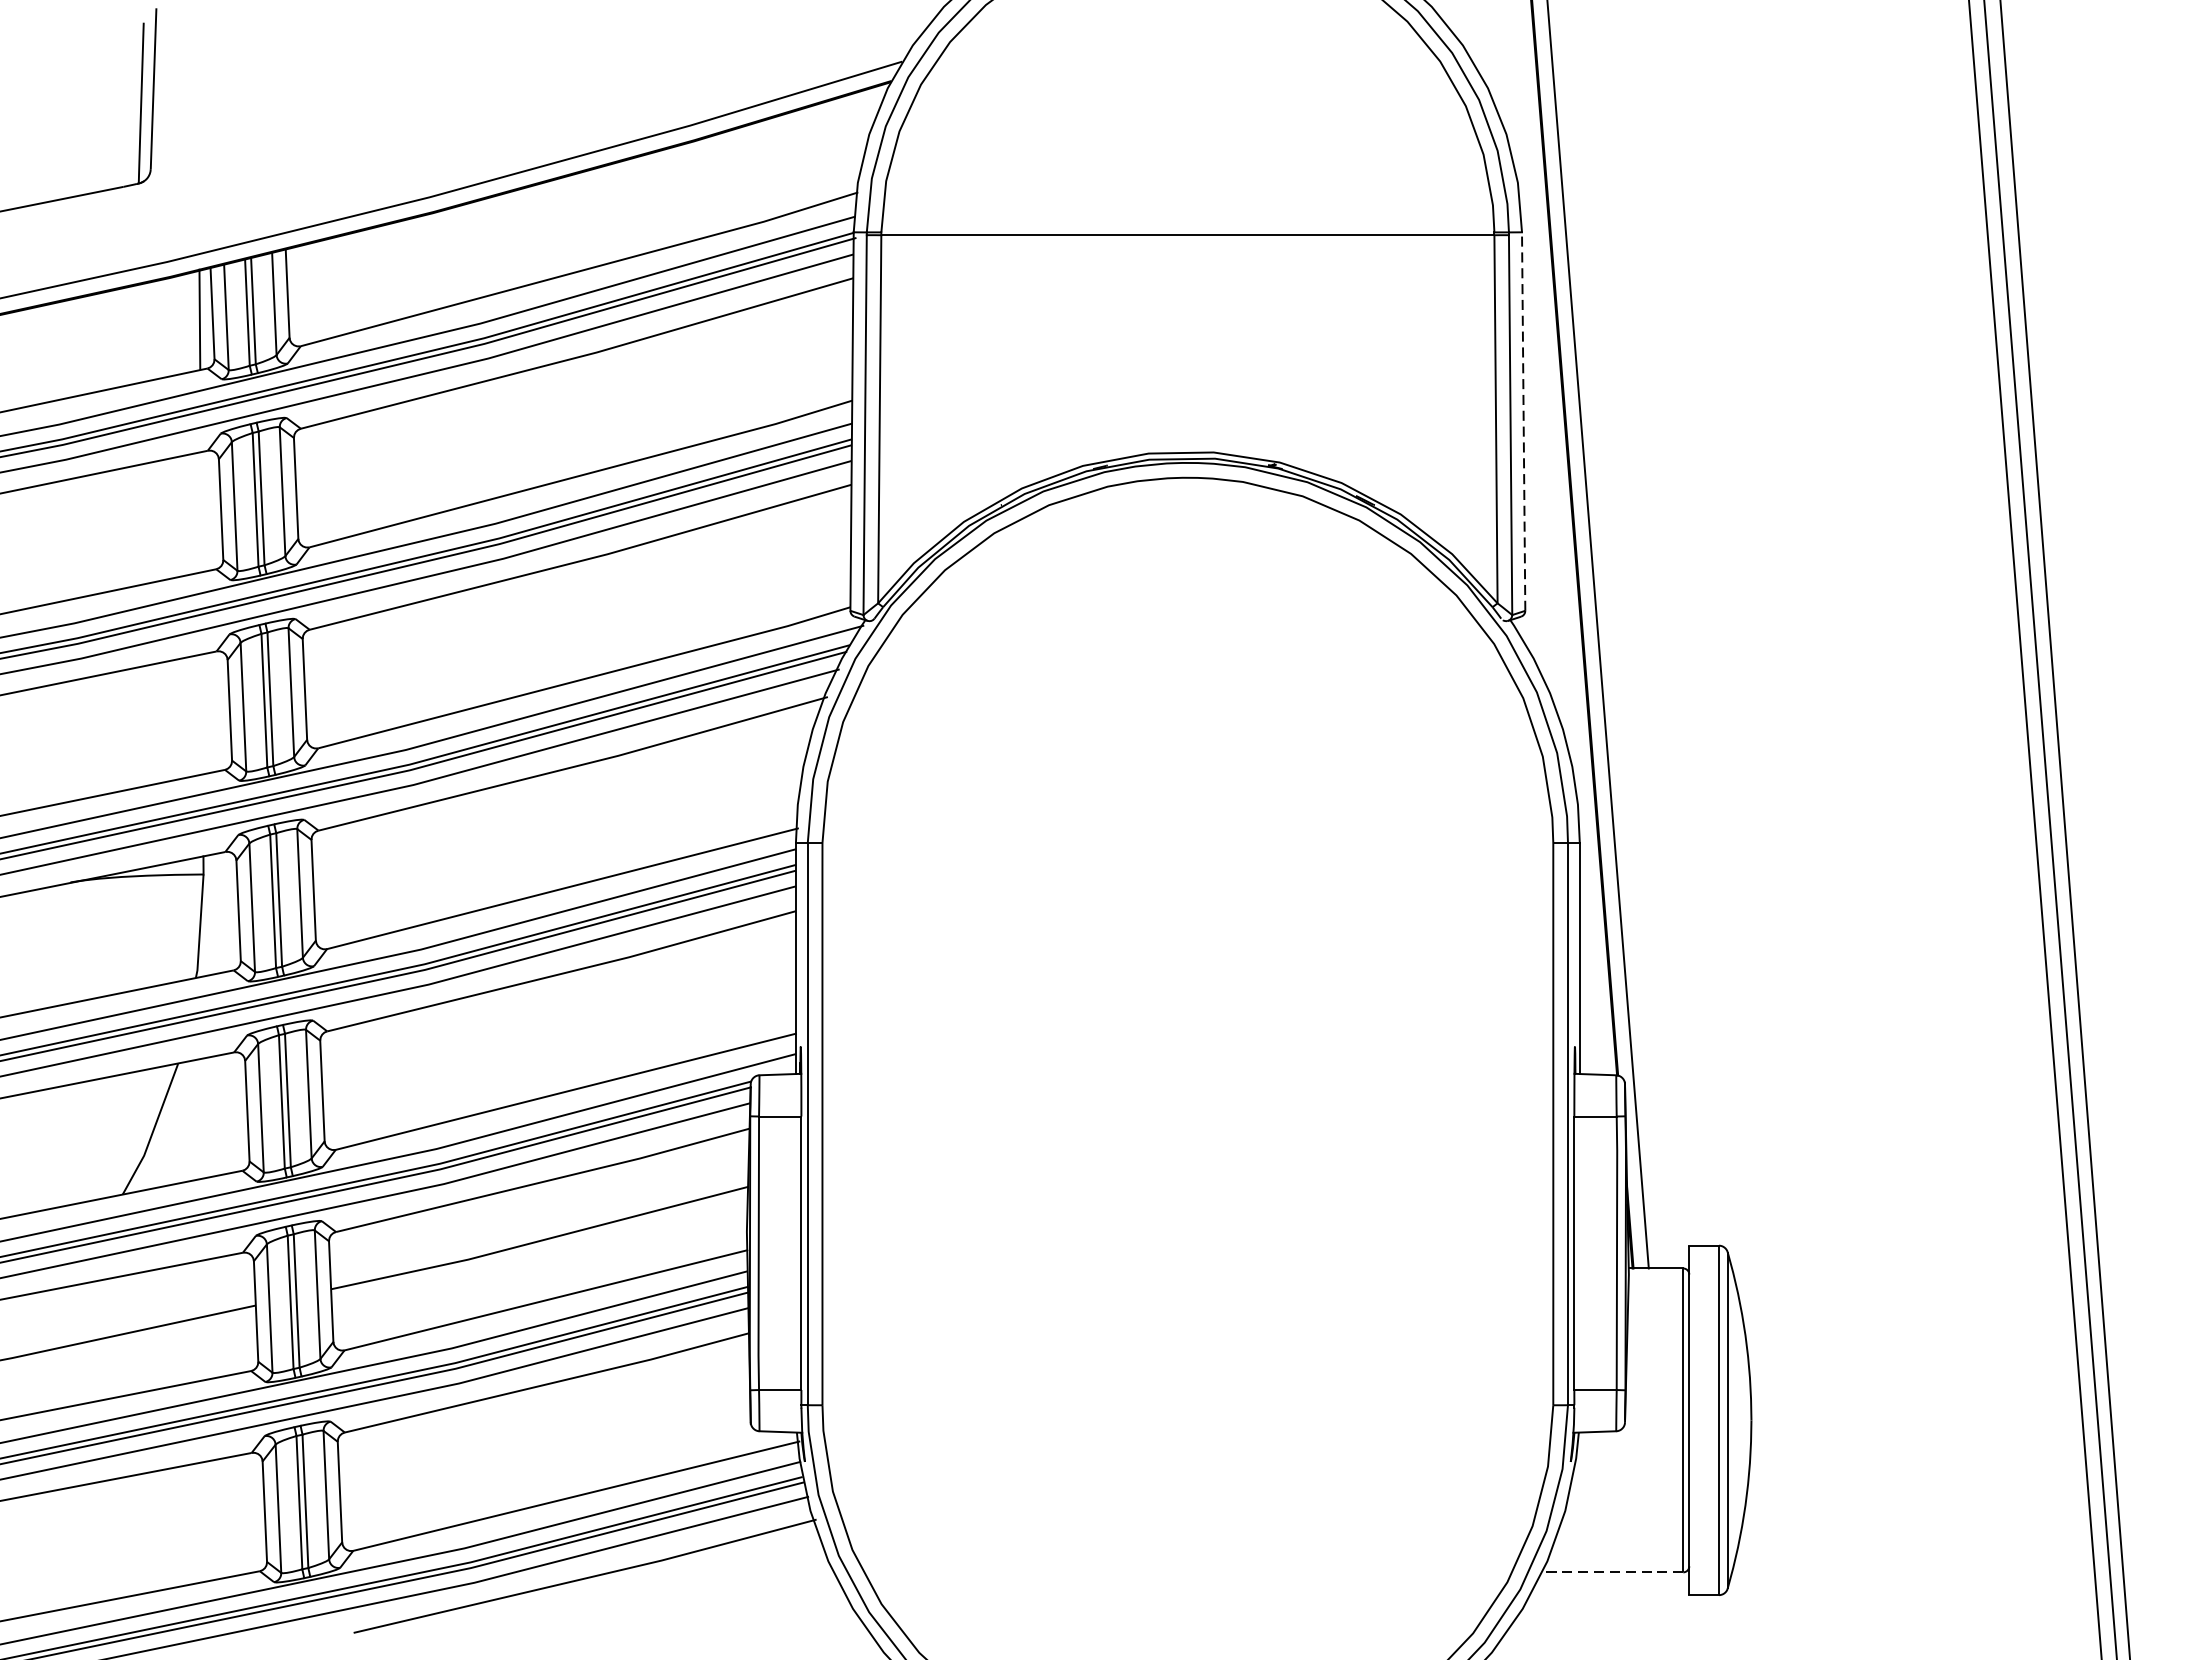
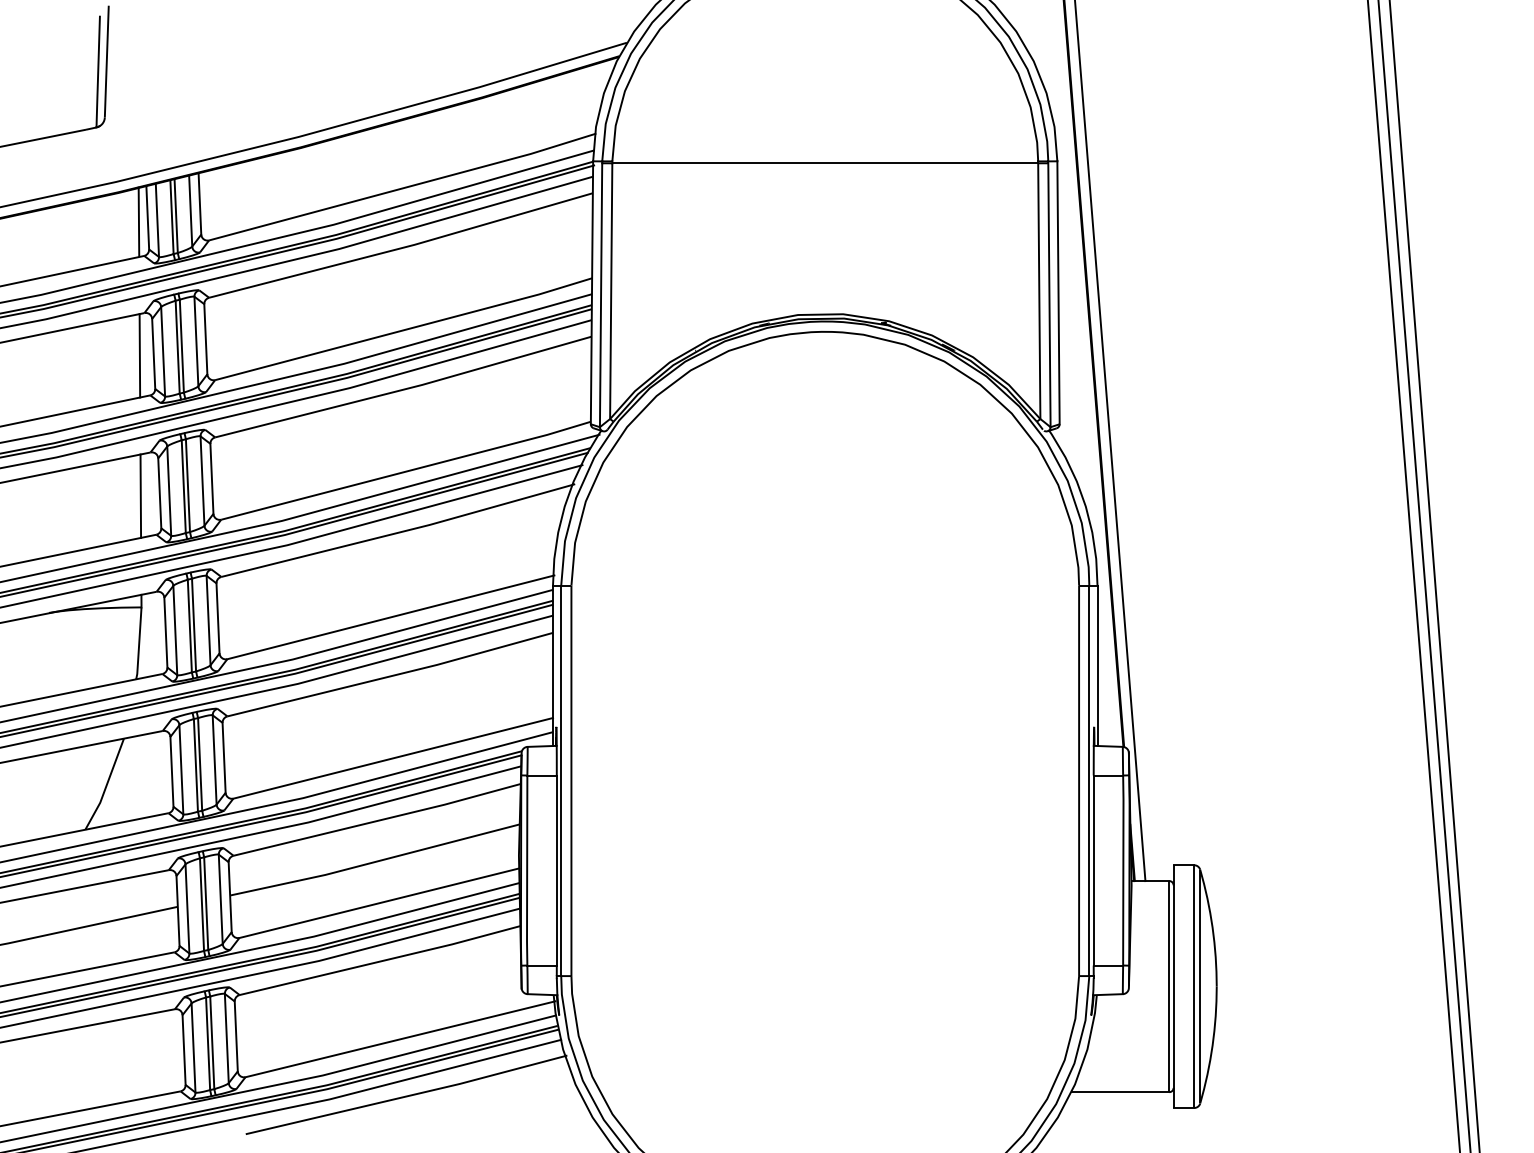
line: (1523, 421) -> (1058, 292), dashed -> solid
line: (200, 511) -> (139, 355), added
line: (202, 713) -> (140, 495), added
line: (1612, 1572) -> (1120, 1092), dashed -> solid

